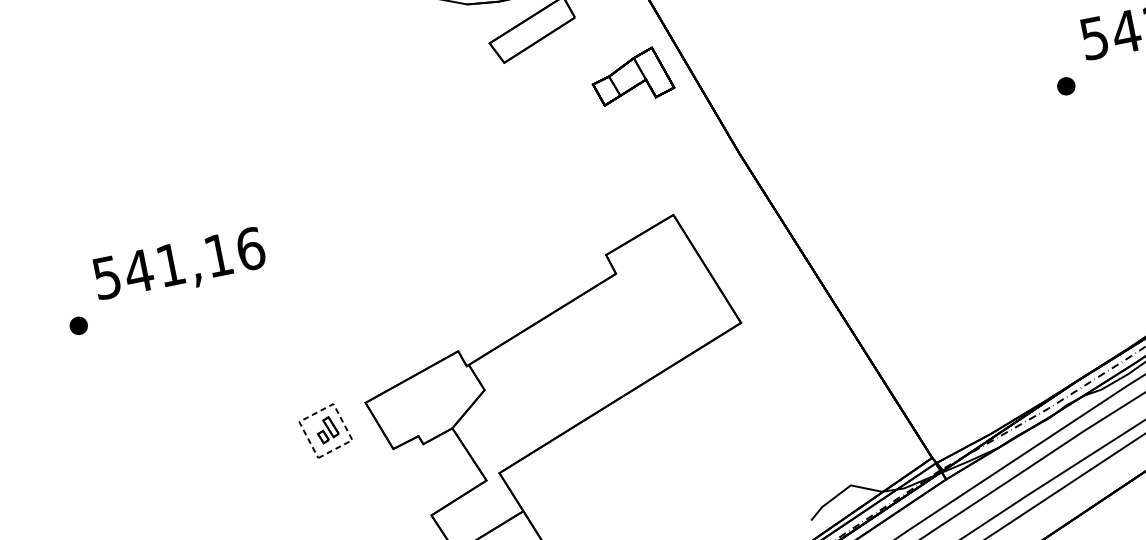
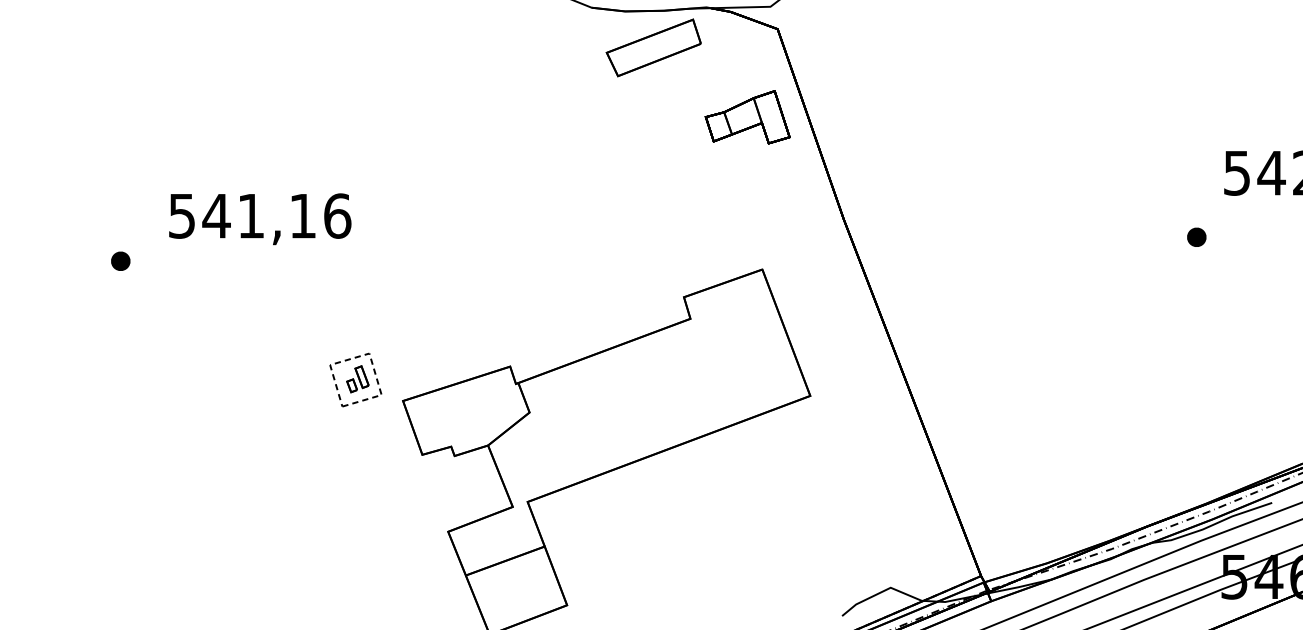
part: (1065, 85) -> (1196, 236), moved
text: (180, 266) -> (260, 219), moved
part: (325, 430) -> (355, 379), moved

